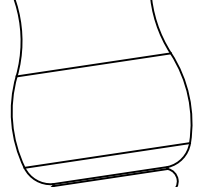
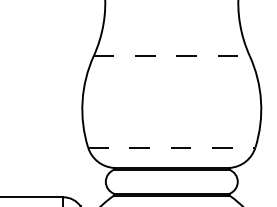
line: (93, 65) -> (171, 56), solid -> dashed
line: (106, 155) -> (171, 147), solid -> dashed

